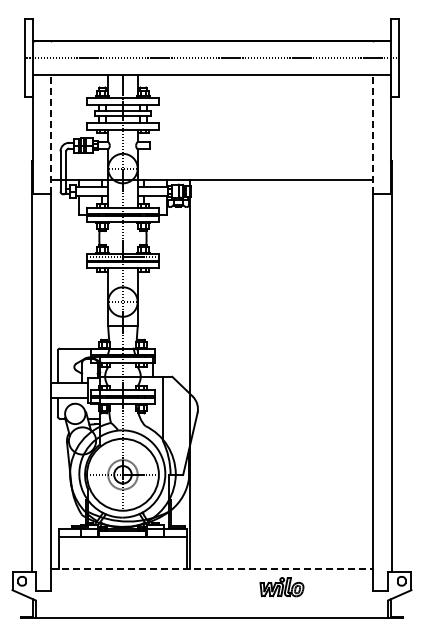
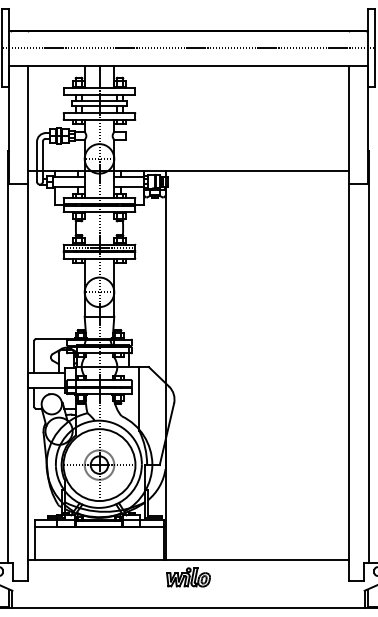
line: (51, 134) -> (28, 124), dashed -> solid
line: (372, 134) -> (349, 124), dashed -> solid
line: (212, 569) -> (189, 559), dashed -> solid
part: (281, 587) -> (188, 577), moved

